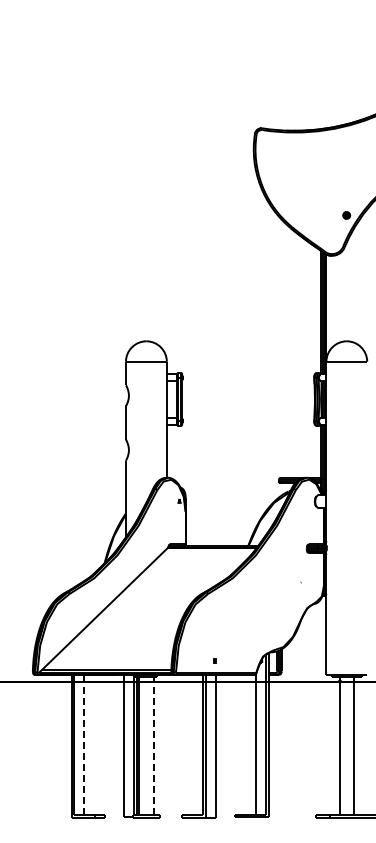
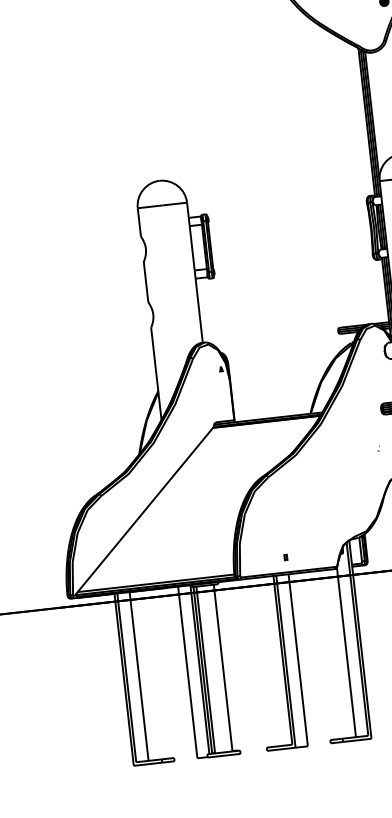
line: (84, 745) -> (139, 676), dashed -> solid
line: (153, 745) -> (222, 667), dashed -> solid

